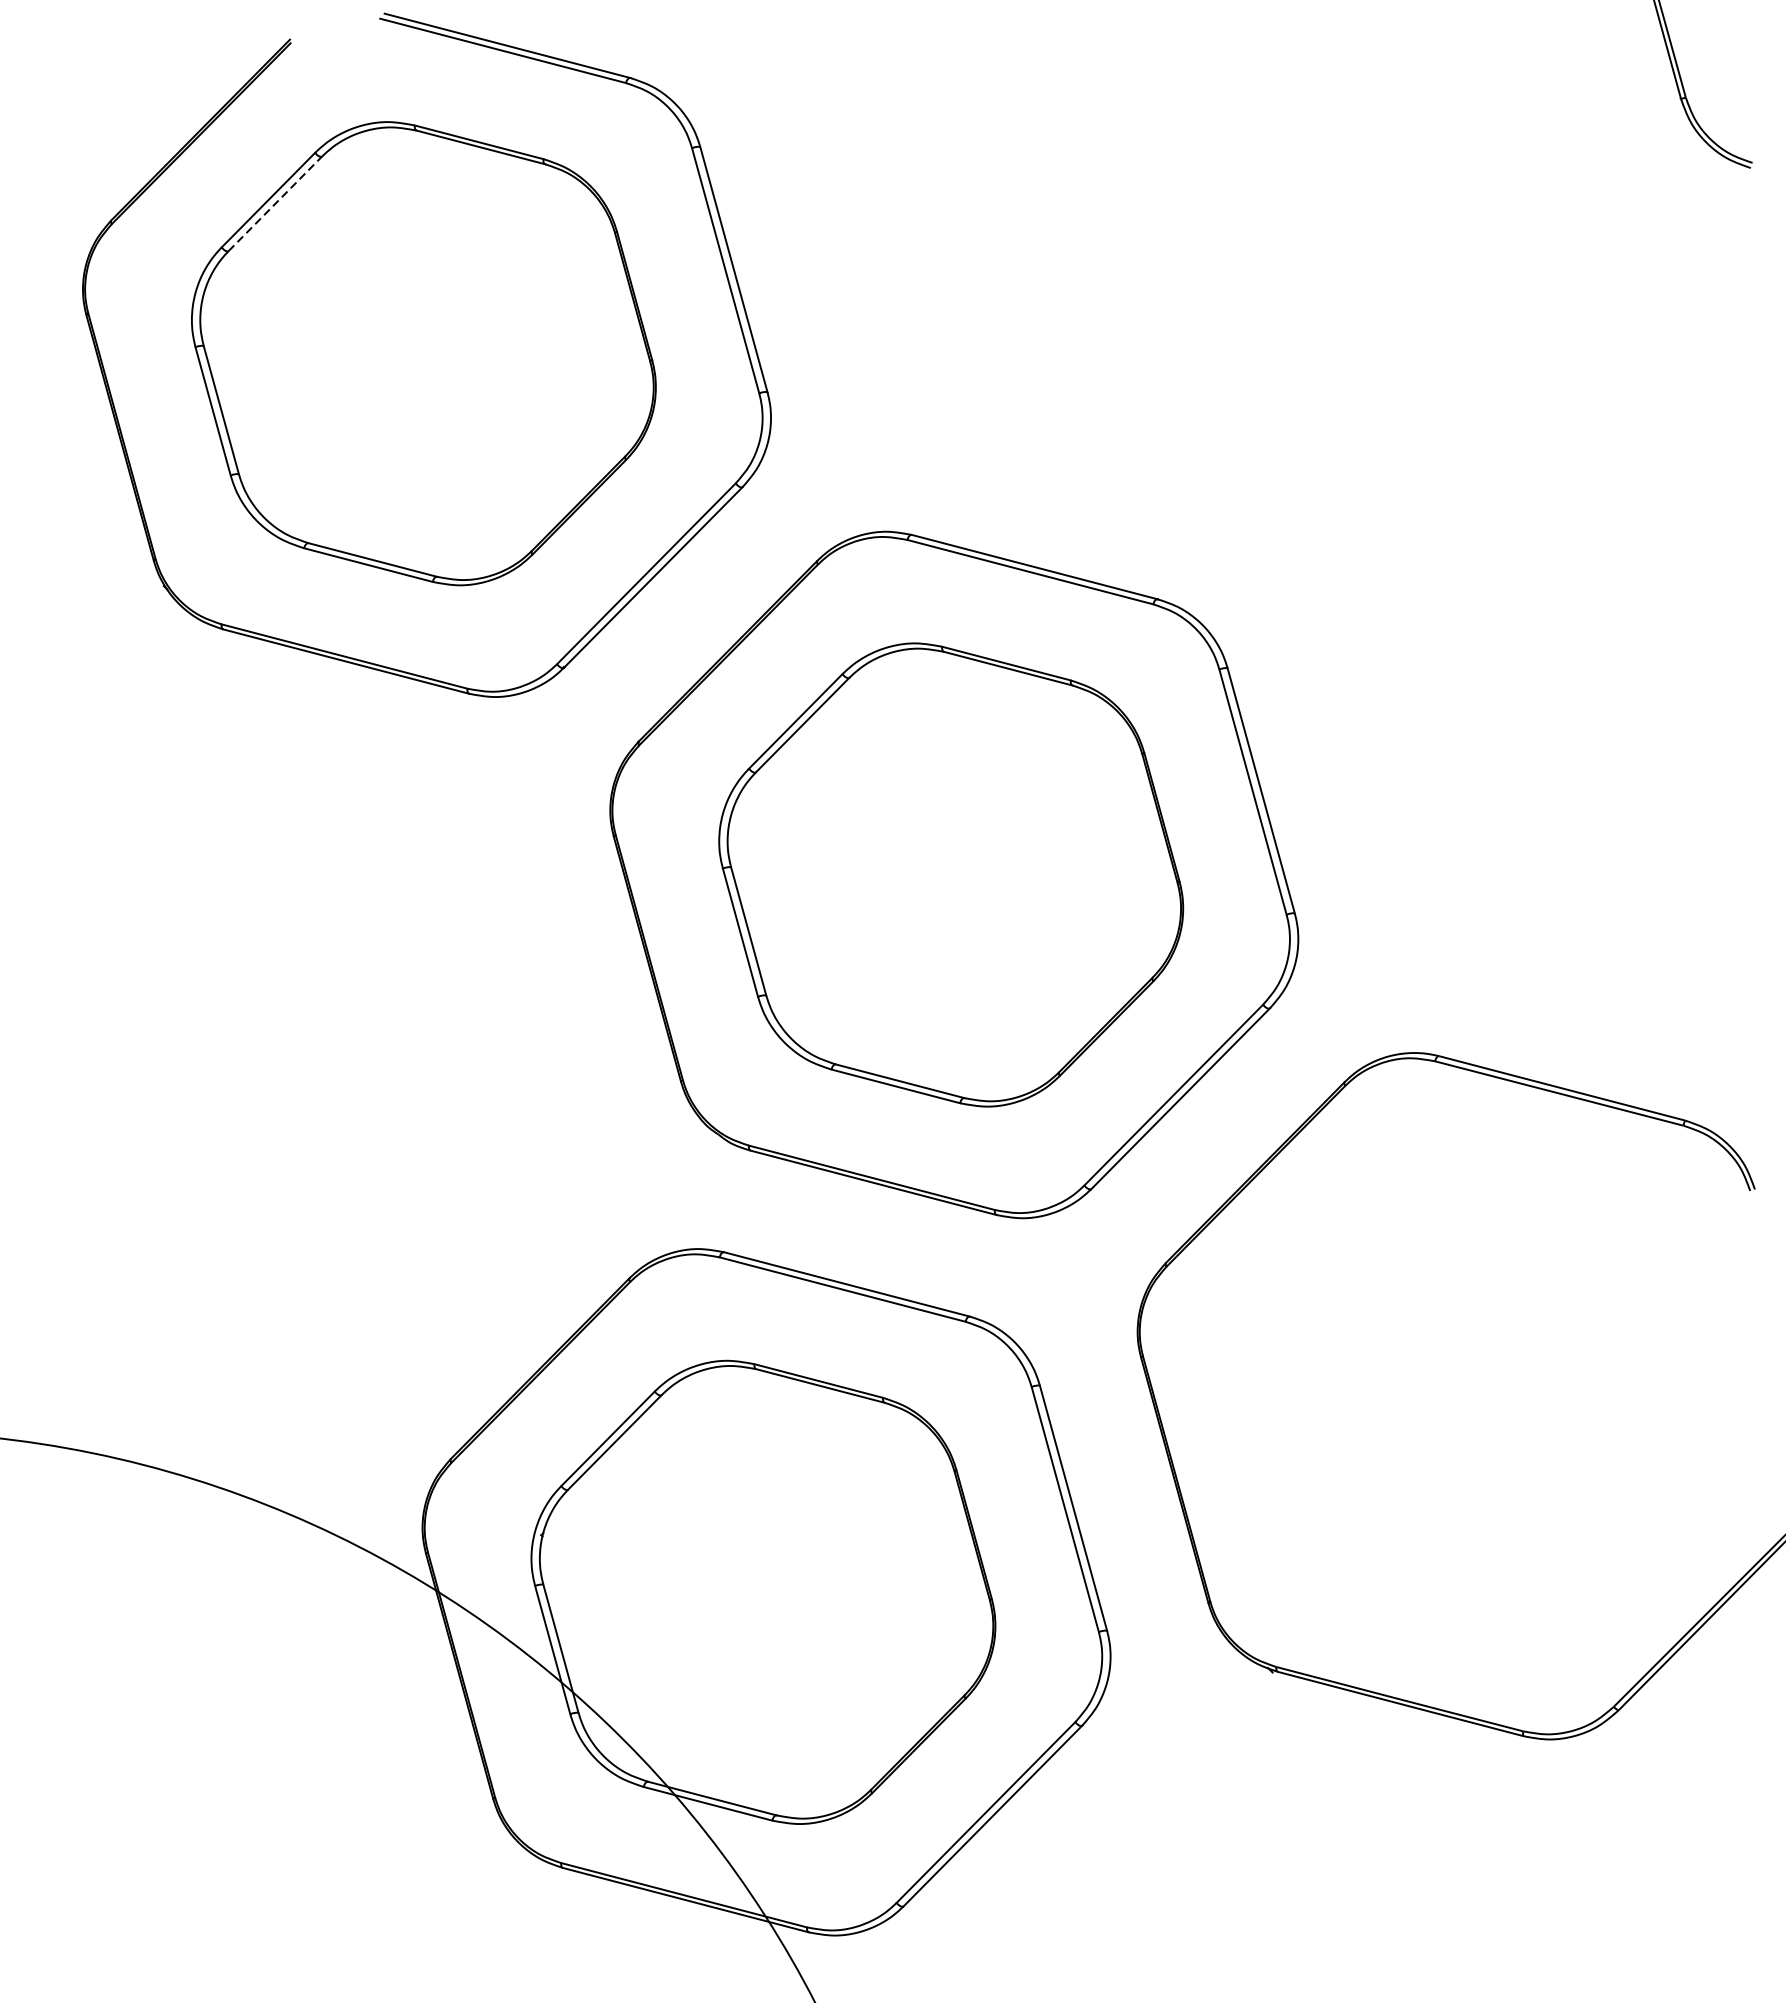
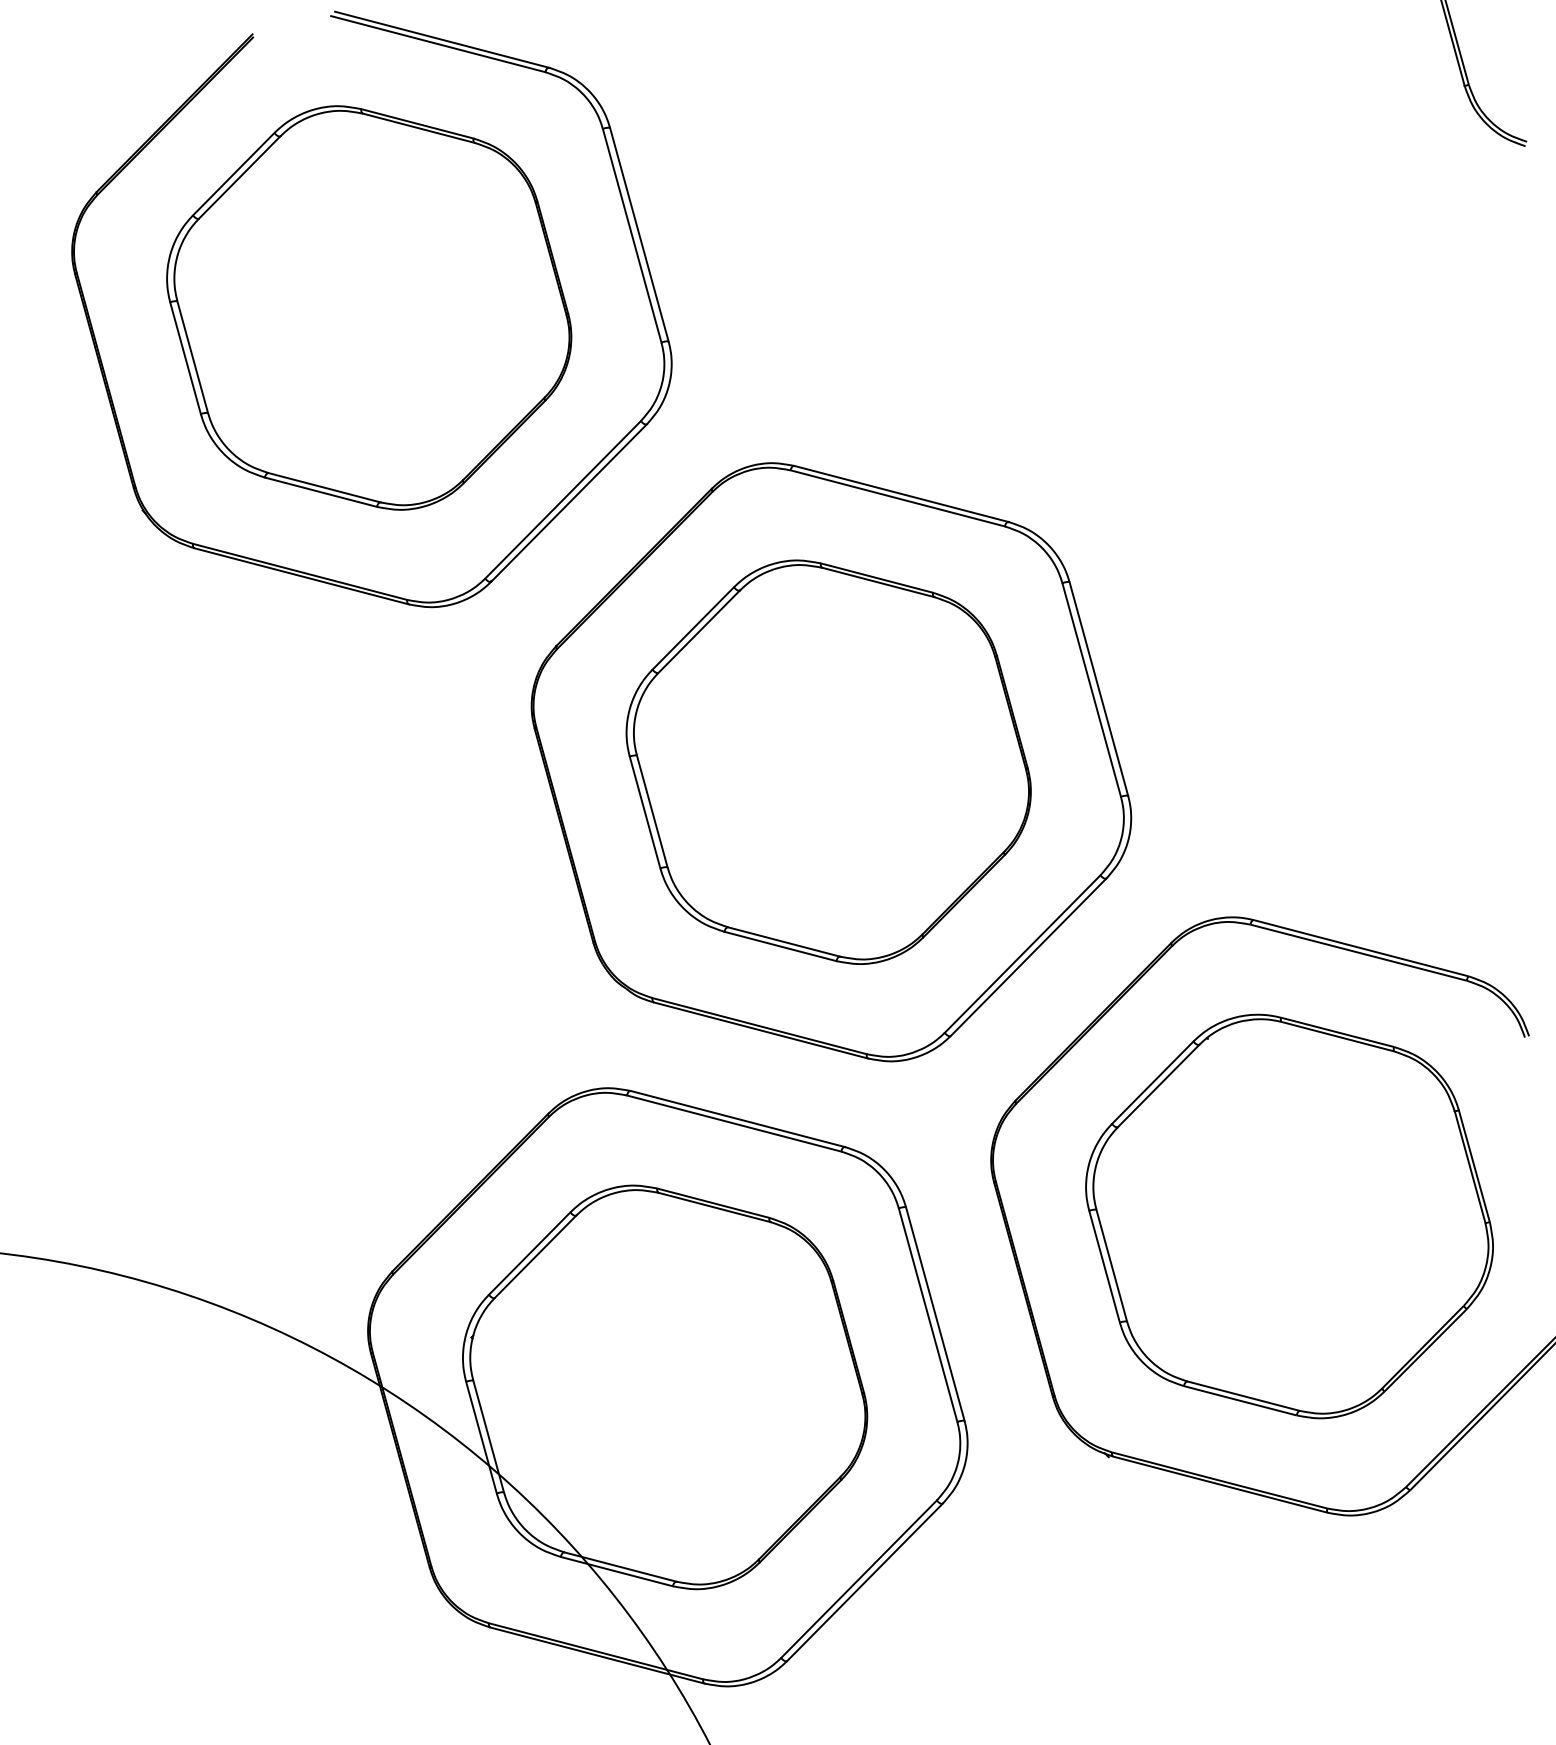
line: (275, 203) -> (239, 177), dashed -> solid
part: (1479, 1396) -> (1289, 1216), added

